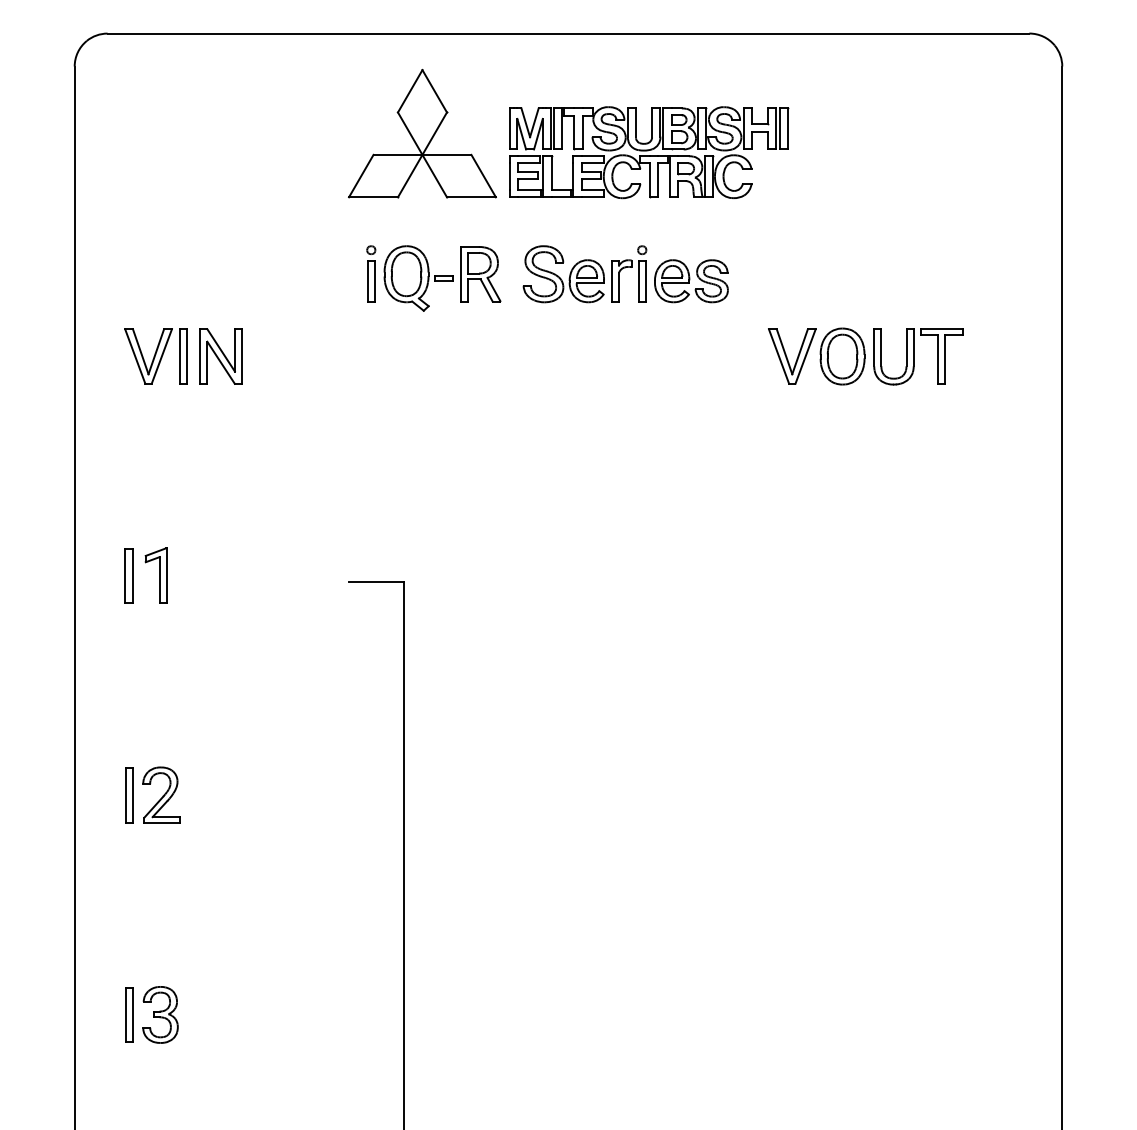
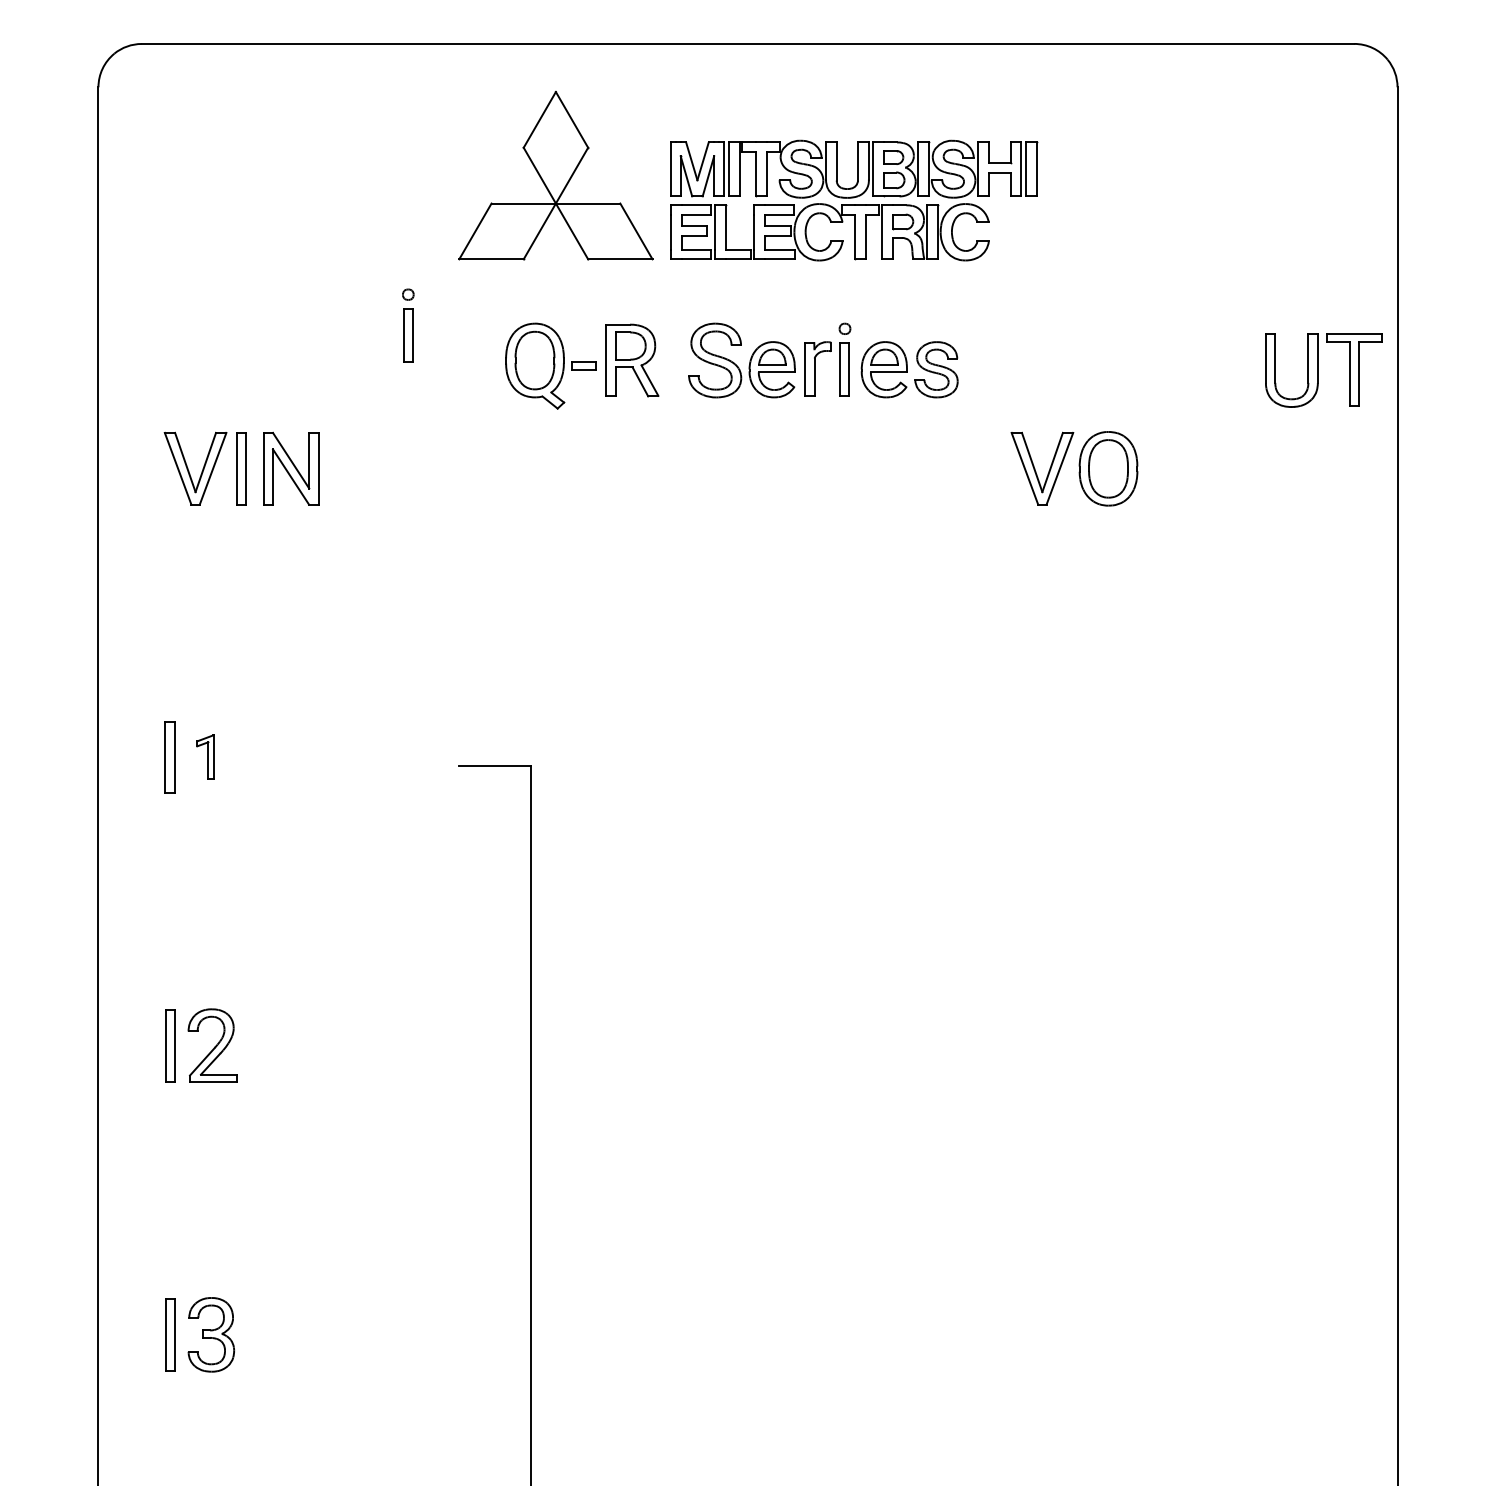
part: (371, 273) -> (408, 325), moved
part: (918, 356) -> (1324, 370), moved
part: (155, 575) -> (204, 756), size x0.6

